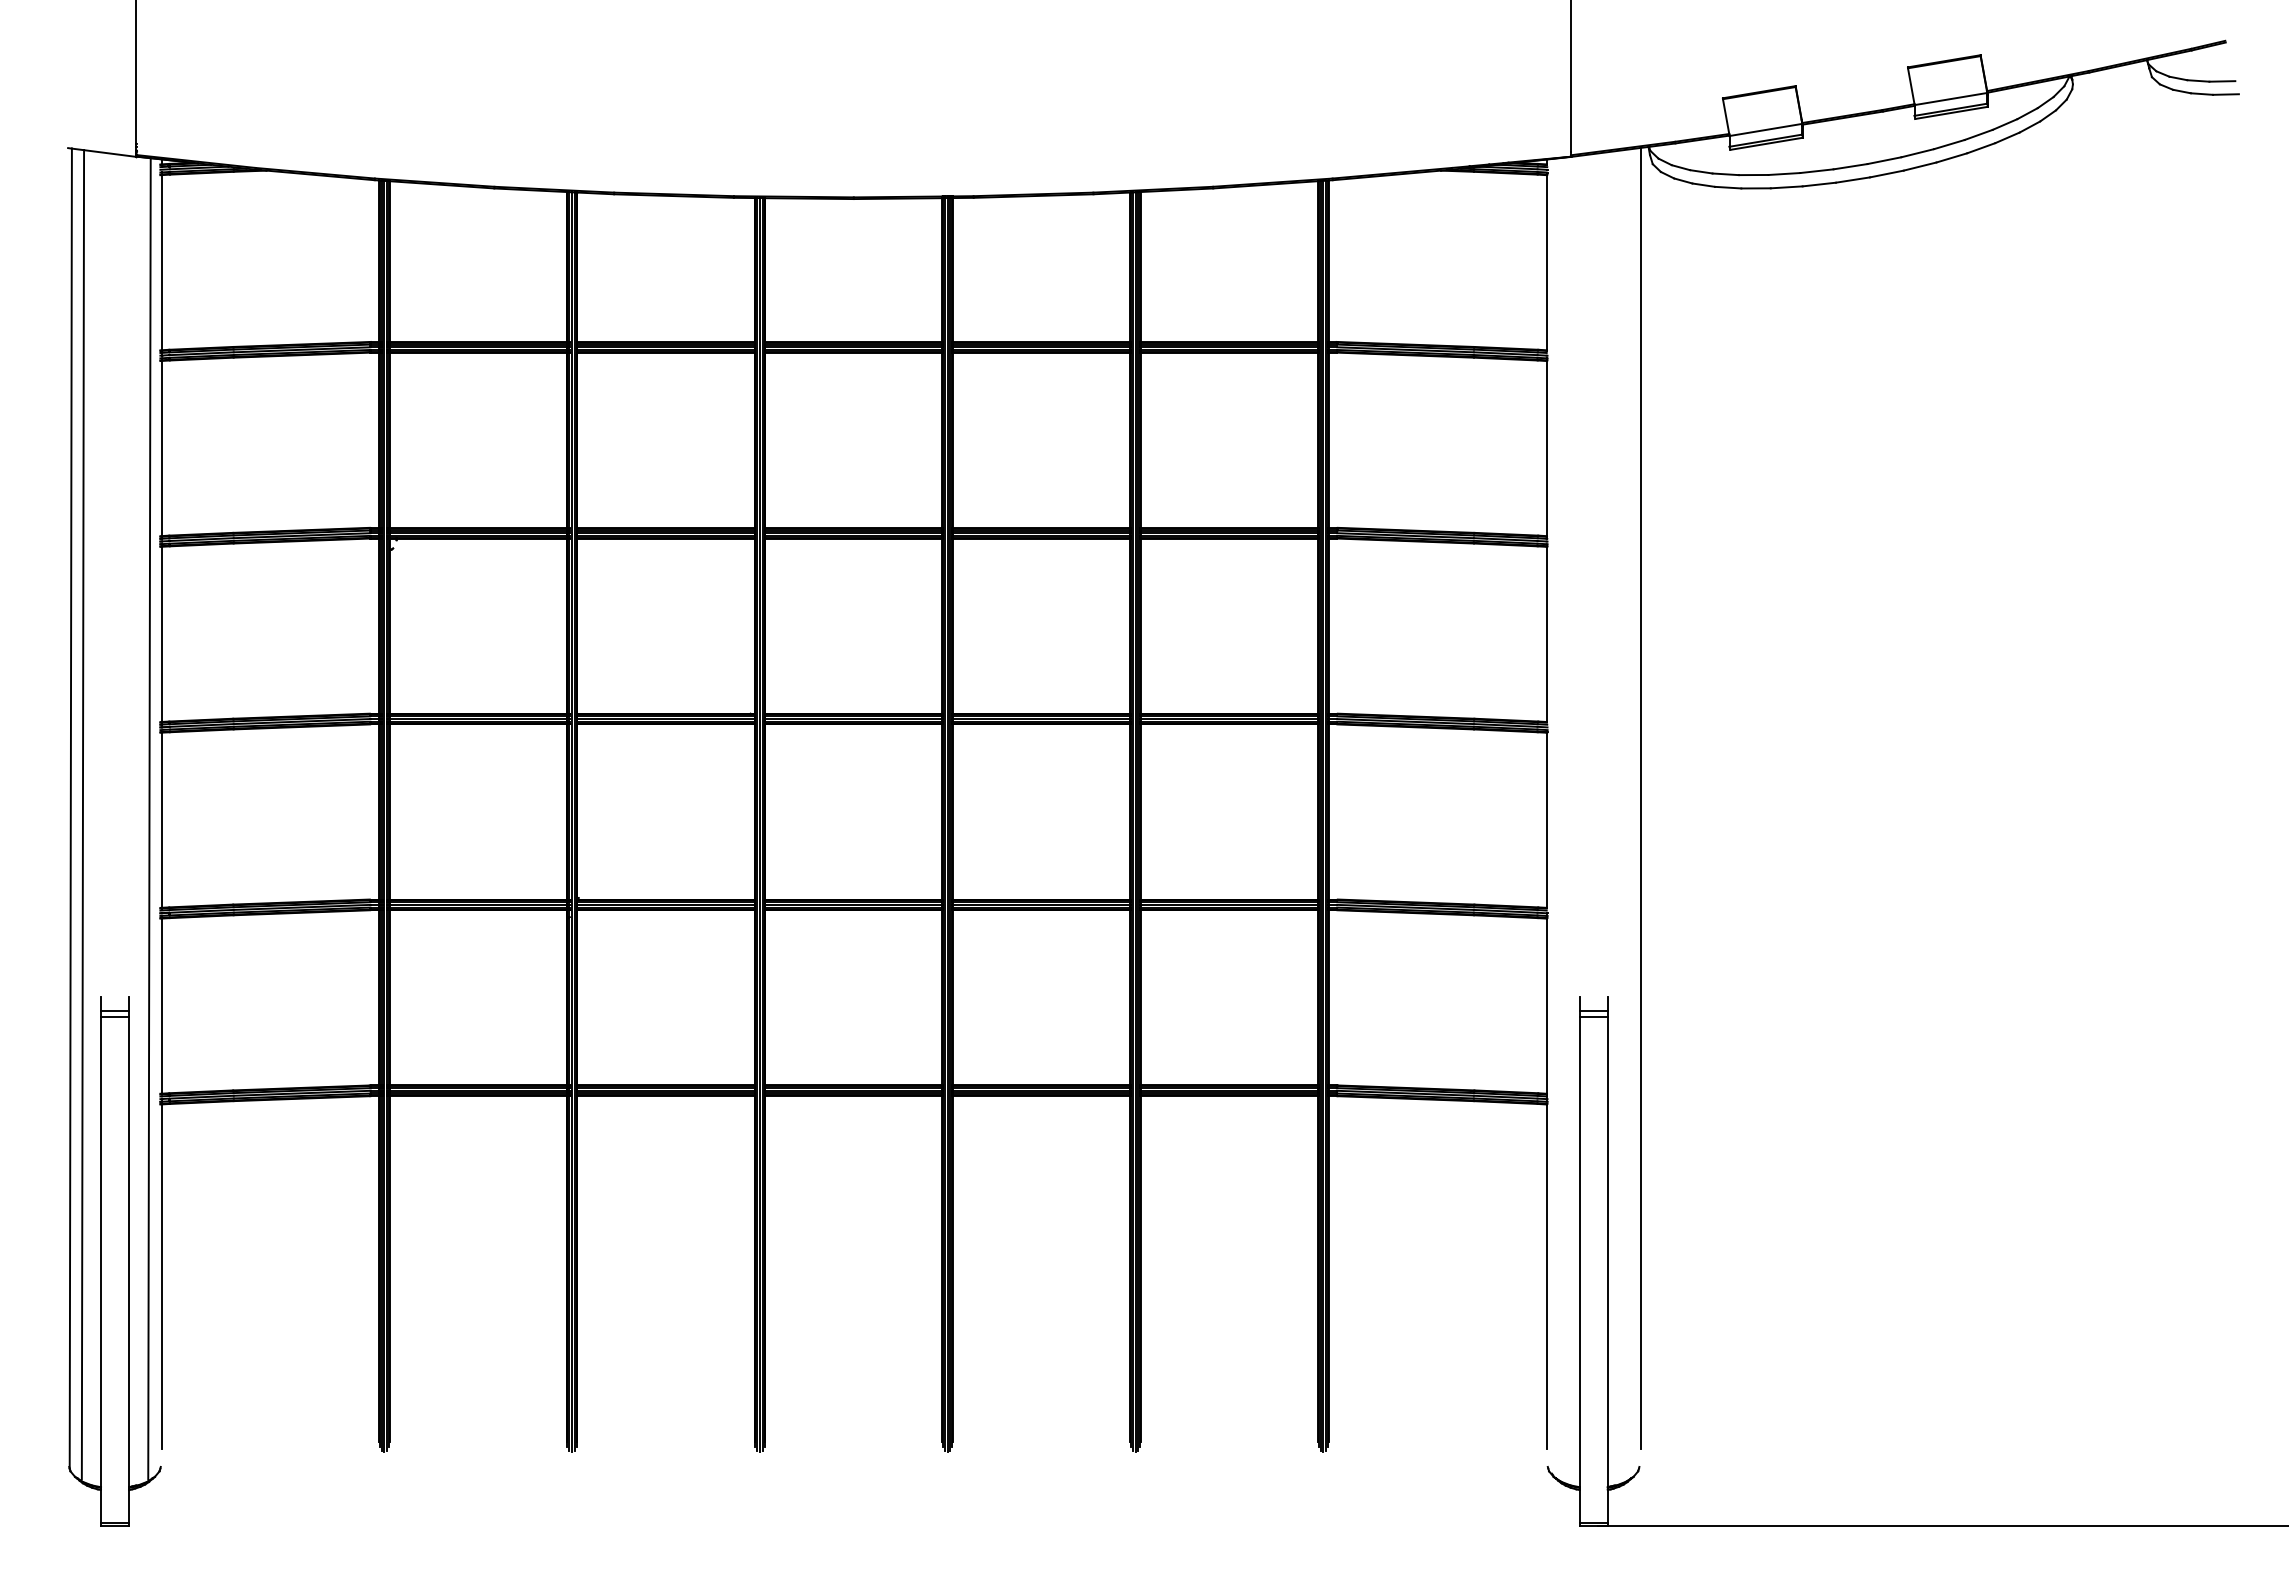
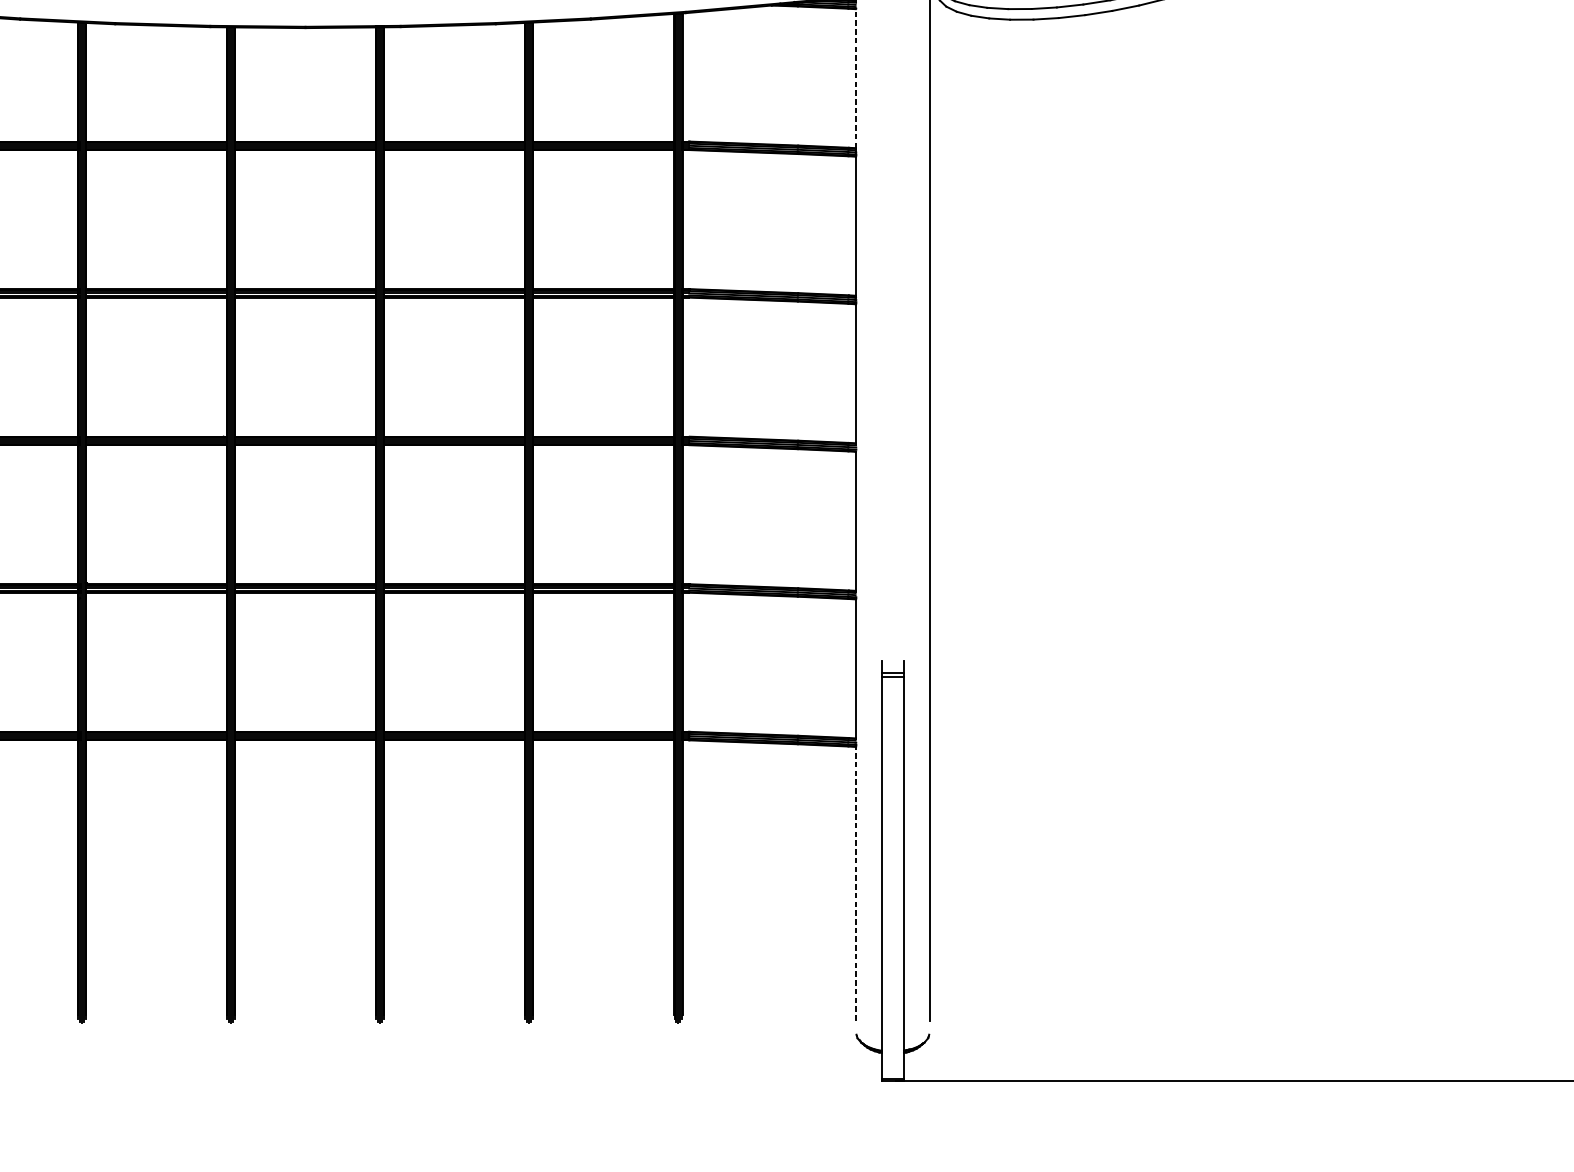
line: (1546, 262) -> (855, 78), solid -> dashed
line: (1546, 1276) -> (855, 883), solid -> dashed

